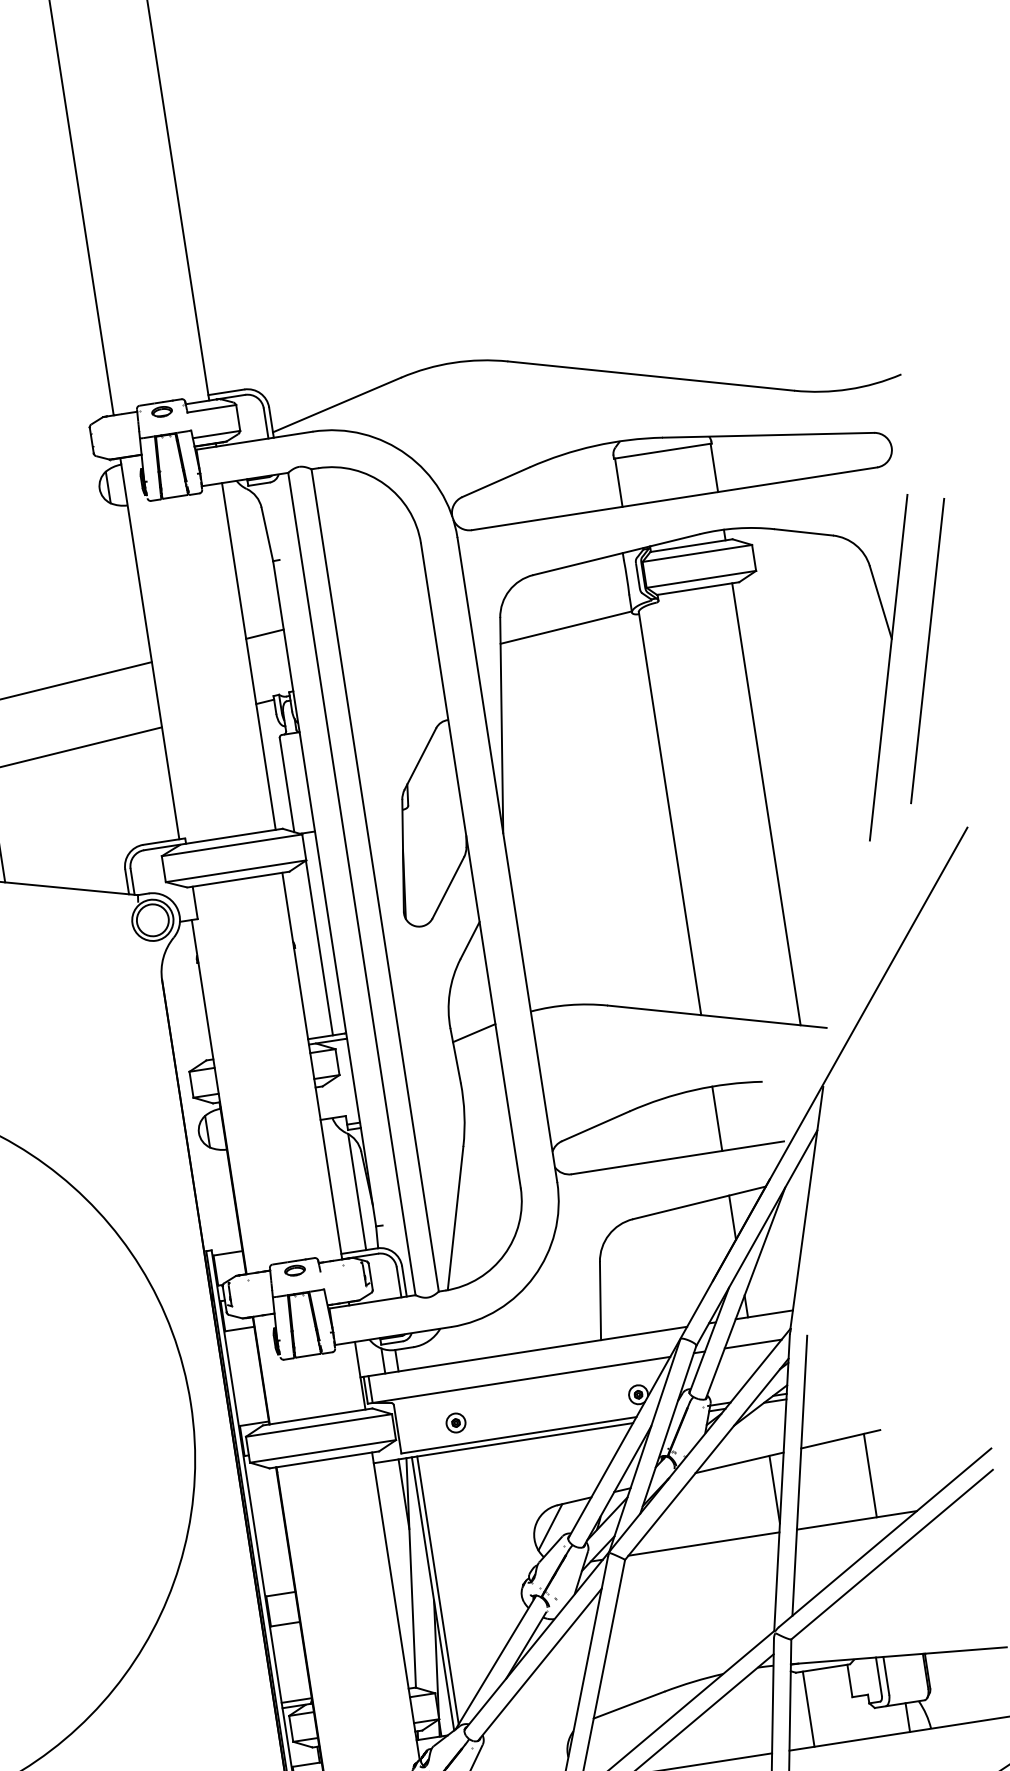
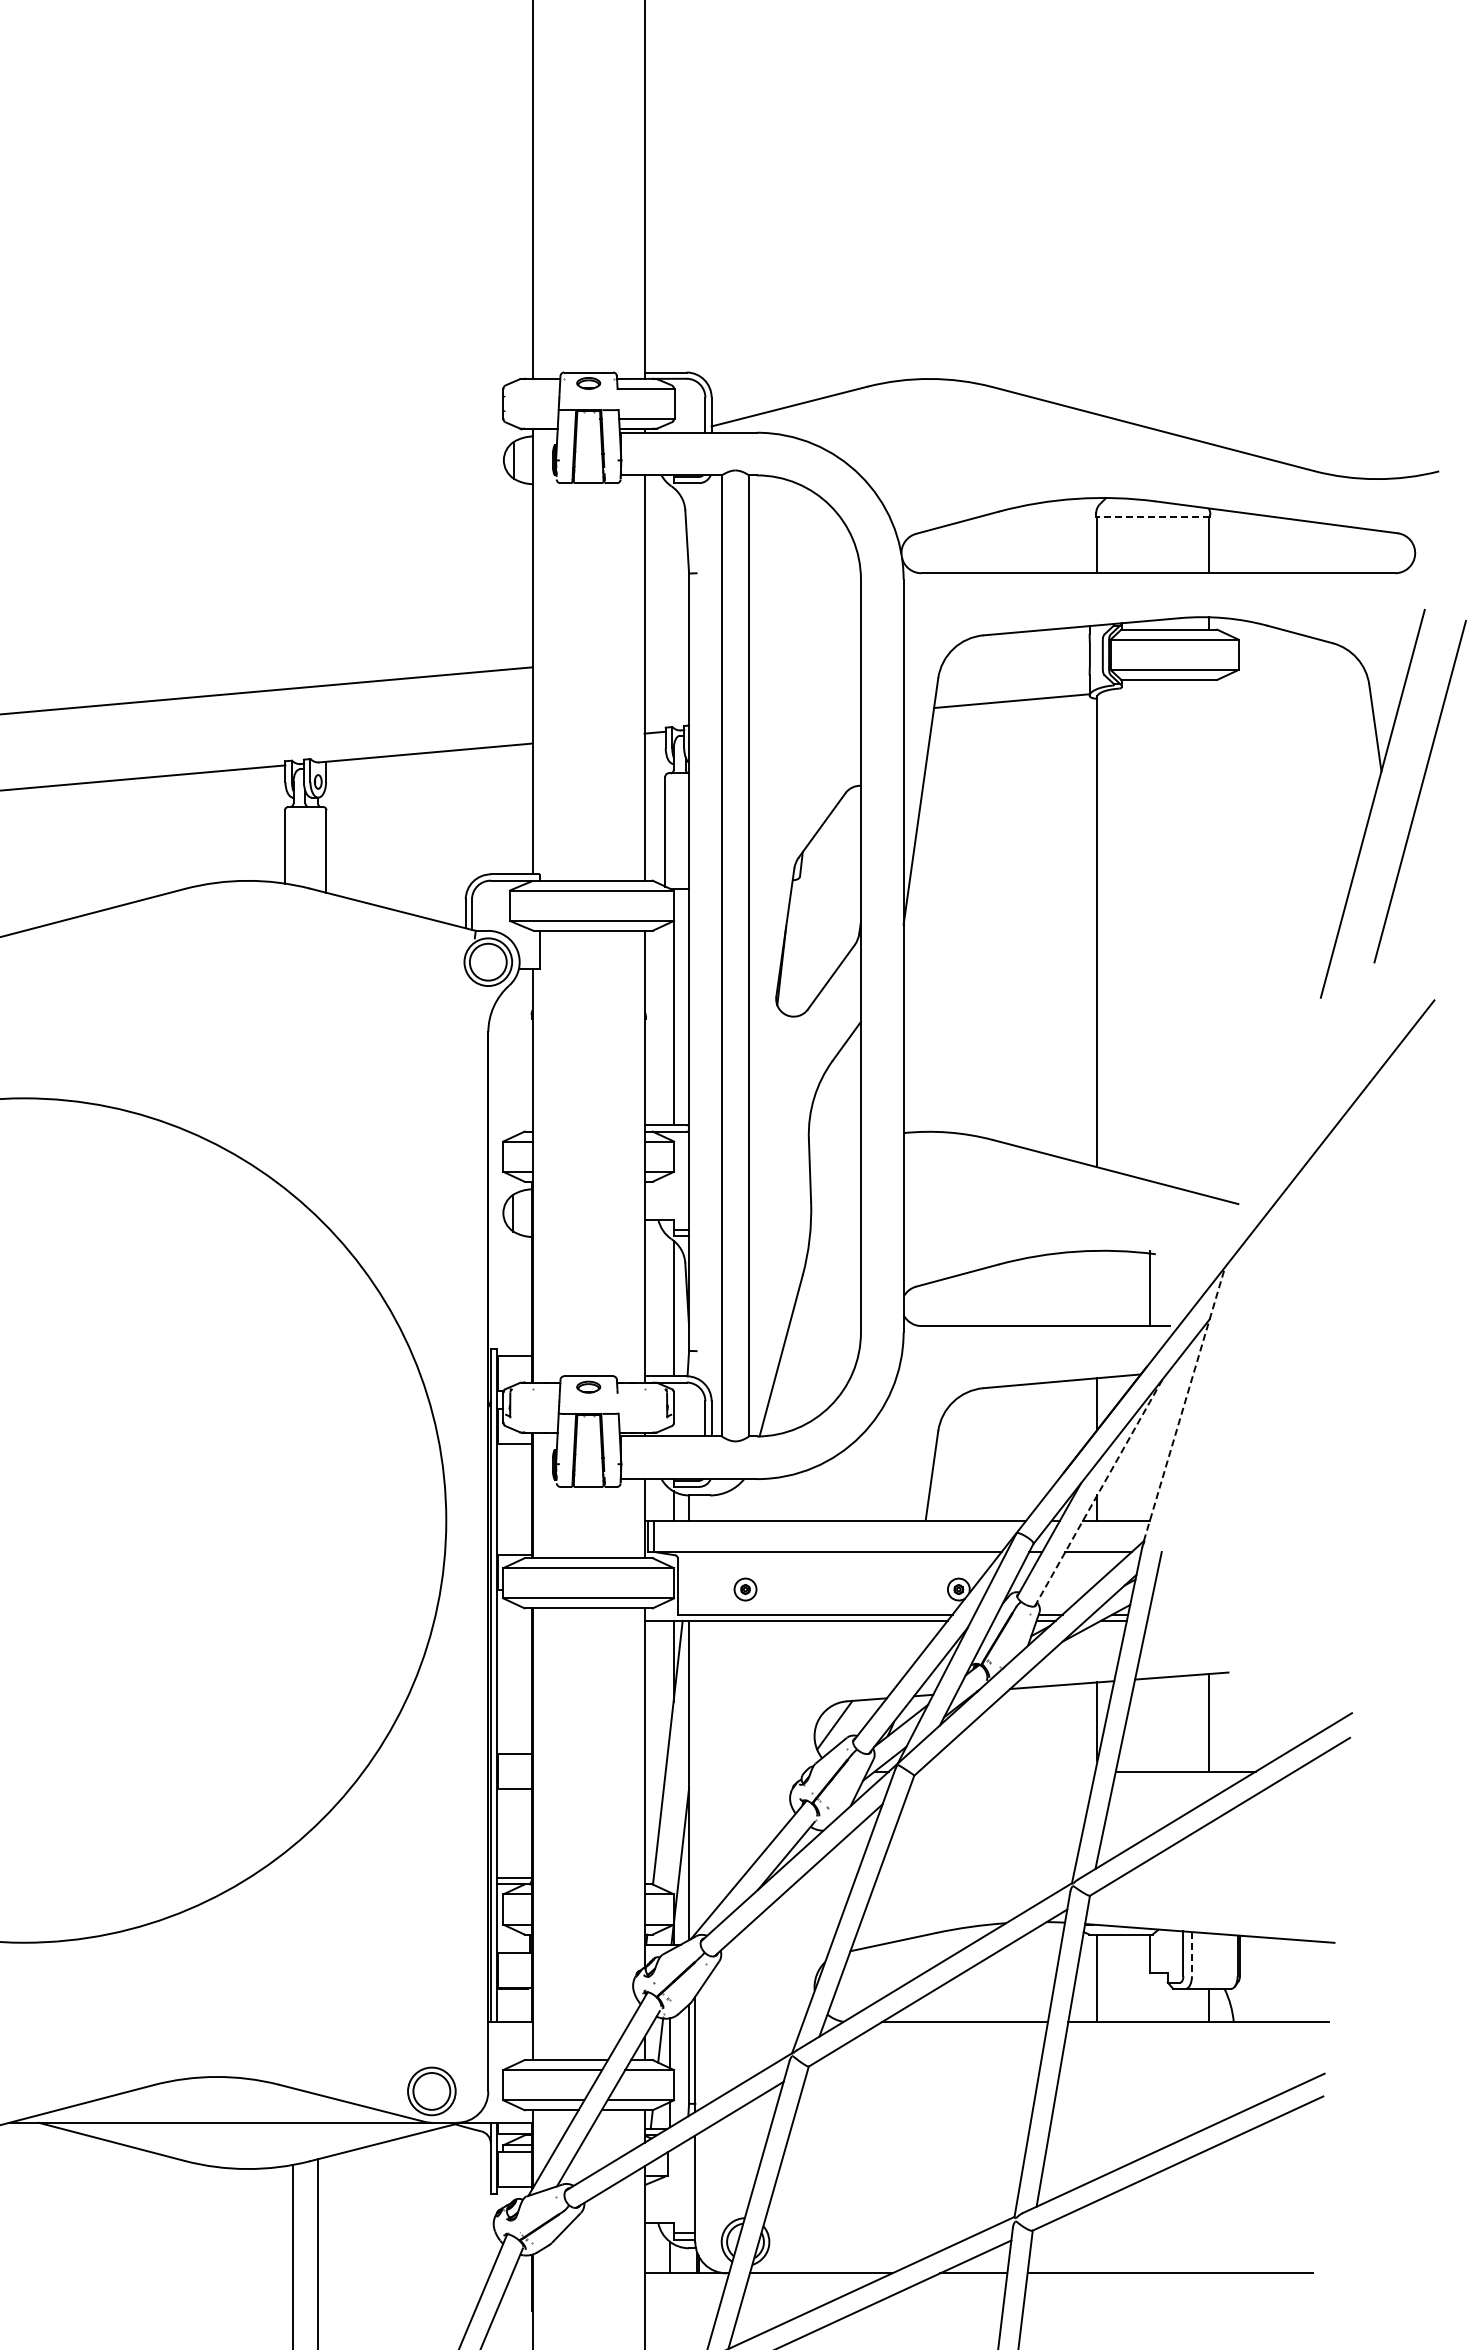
line: (662, 451) -> (1152, 516), solid -> dashed
line: (264, 634) -> (666, 655), removed
line: (766, 803) -> (1209, 937), removed
line: (473, 1033) -> (834, 1147), removed
line: (717, 1118) -> (1150, 1288), moved
line: (806, 1208) -> (1183, 1406), solid -> dashed
line: (745, 1293) -> (1098, 1492), solid -> dashed
line: (703, 1544) -> (1006, 1771), removed
line: (437, 1589) -> (695, 1776), removed
line: (885, 1676) -> (1191, 1954), solid -> dashed

